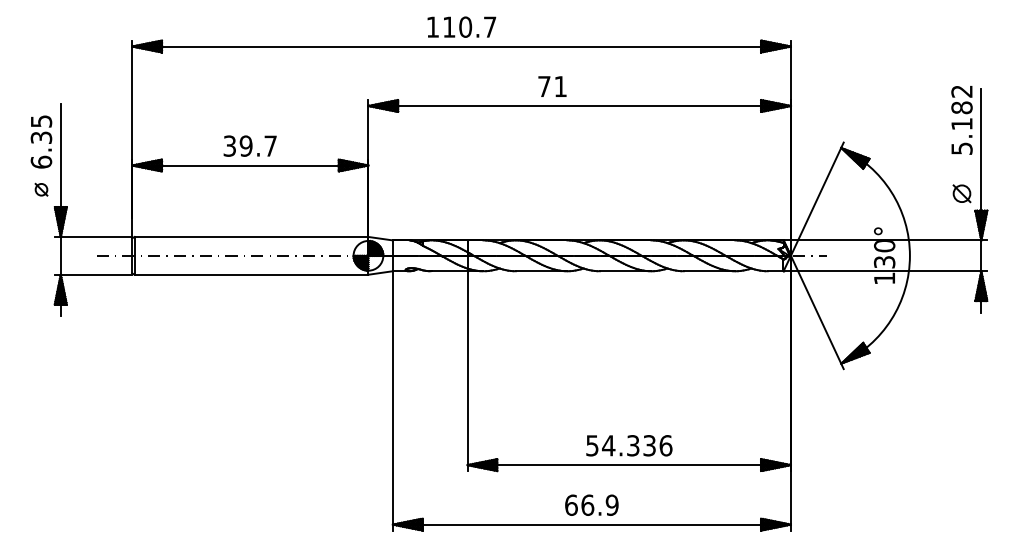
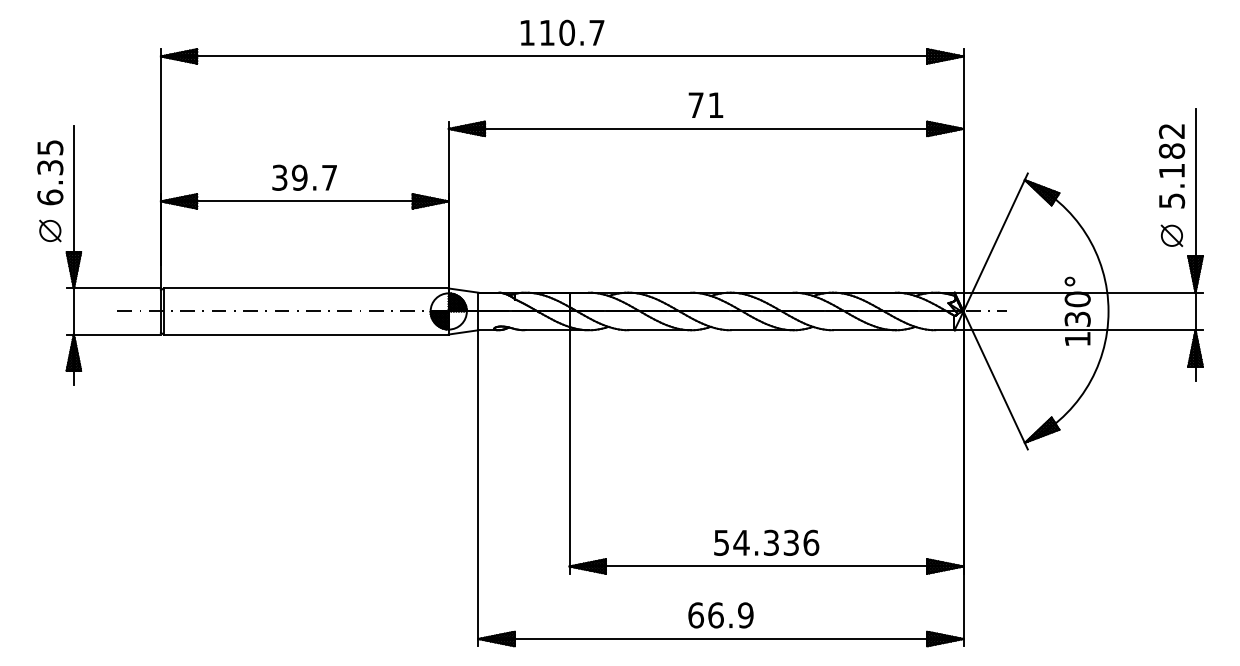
text: (552, 85) -> (705, 104), moved
text: (961, 120) -> (1171, 166), moved
part: (41, 189) -> (50, 230), size x1.43

